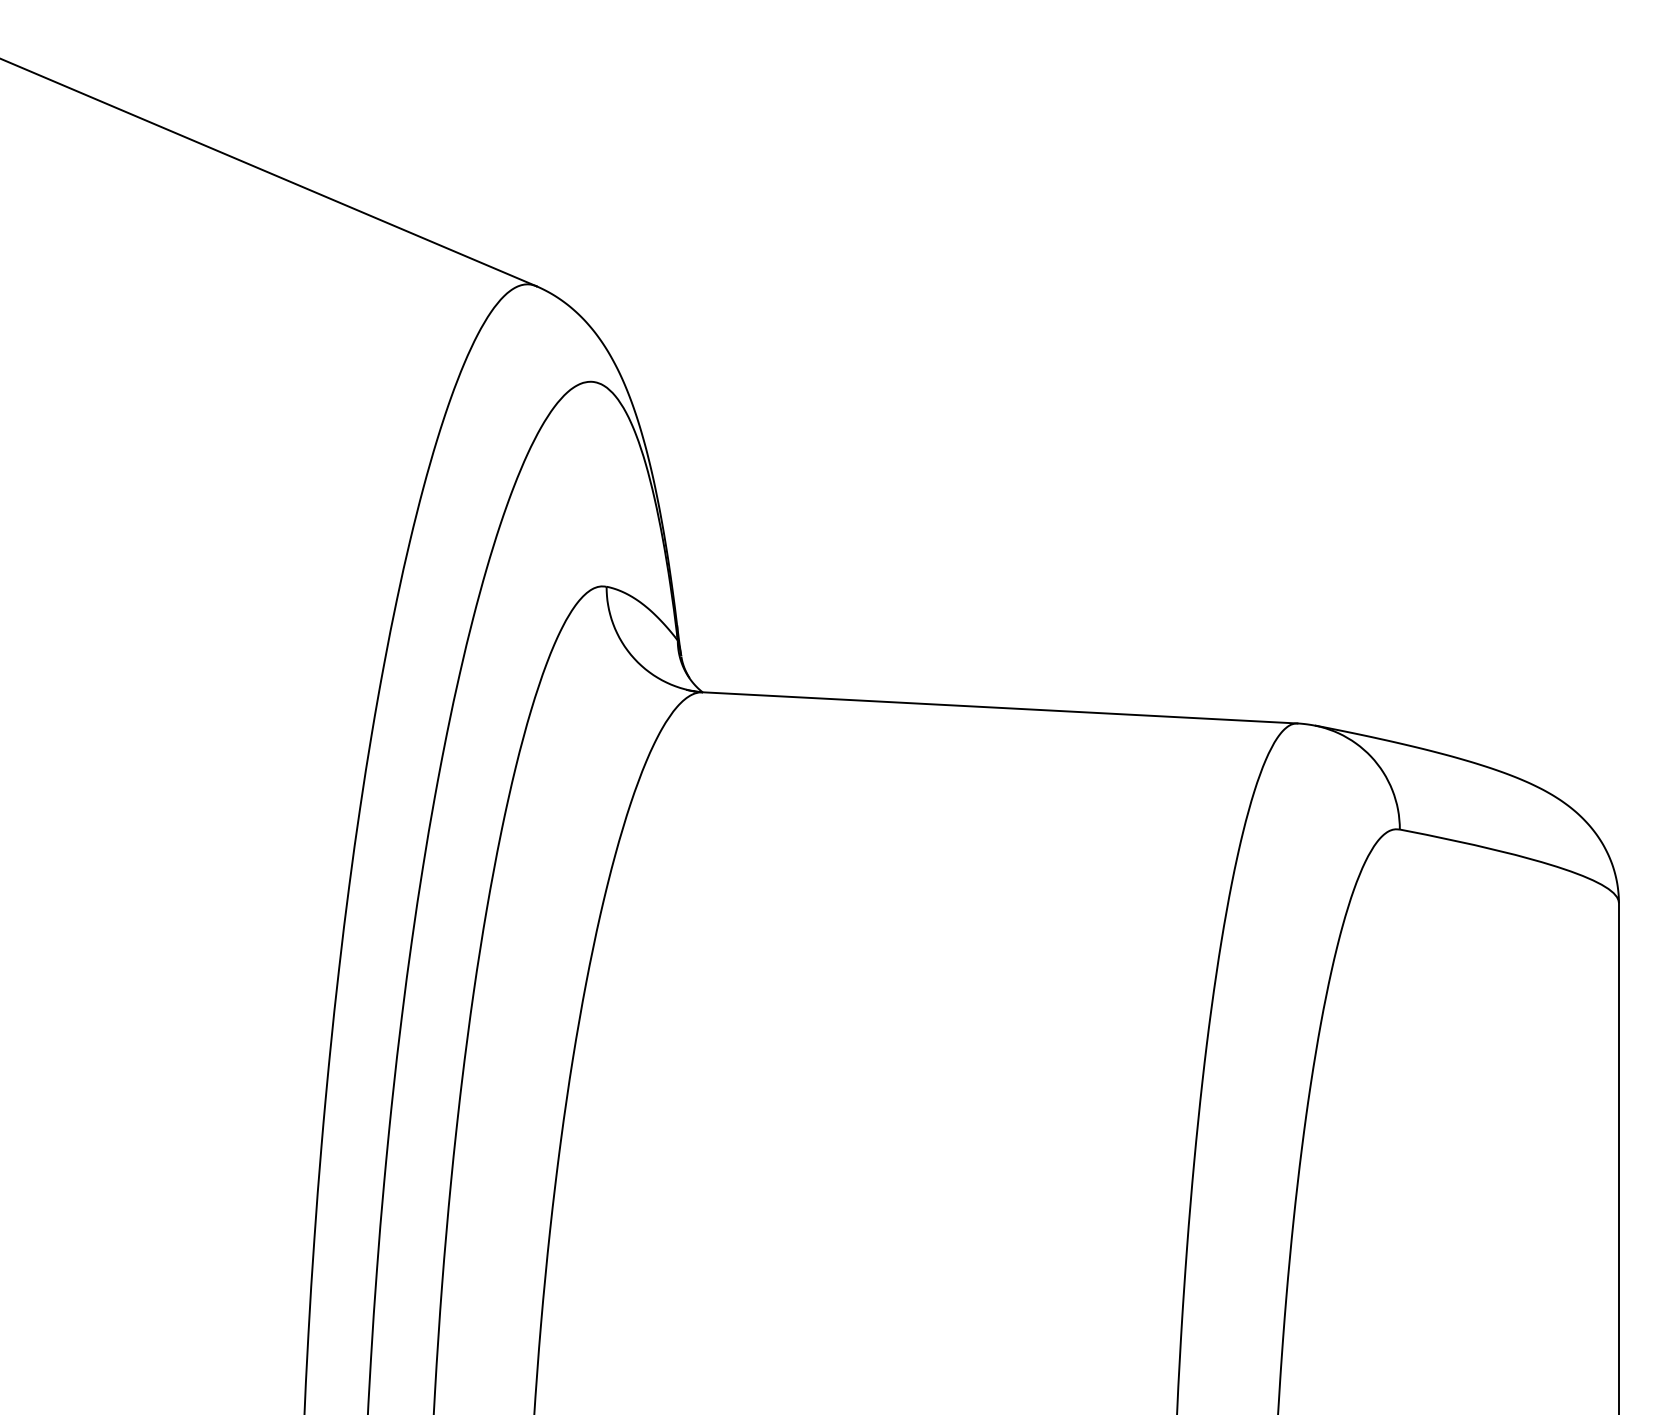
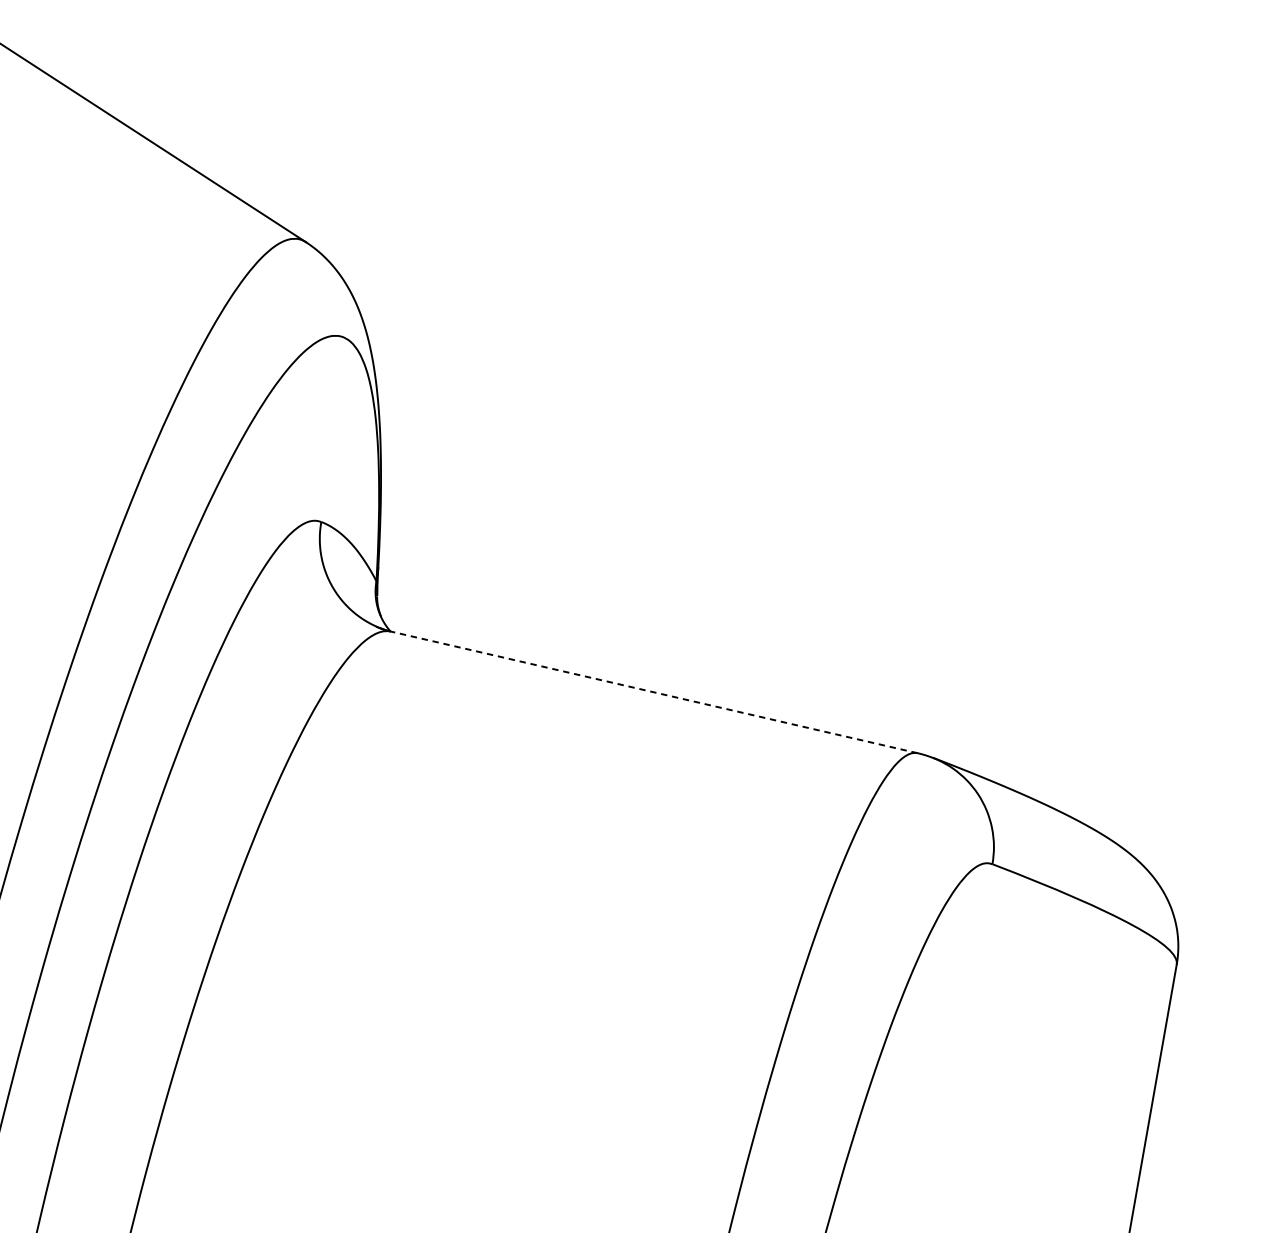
line: (1000, 707) -> (654, 692), solid -> dashed

